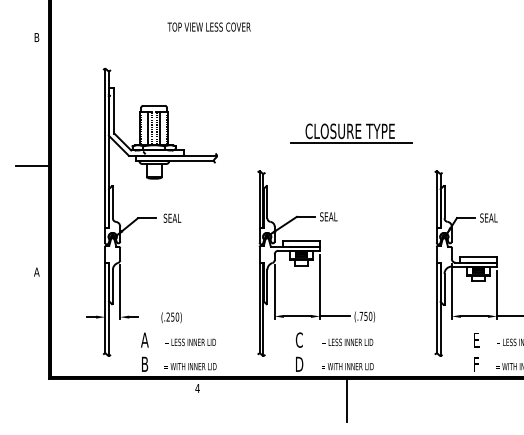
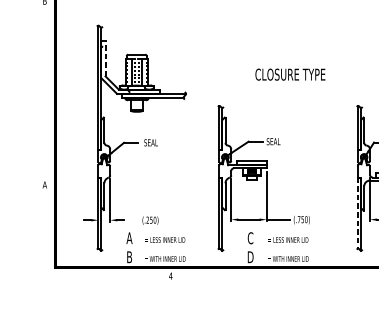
line: (114, 110) -> (105, 58), solid -> dashed
line: (351, 142) -> (291, 83), removed
line: (32, 165) -> (41, 101), removed
line: (436, 308) -> (357, 213), solid -> dashed
line: (347, 400) -> (288, 285), removed

